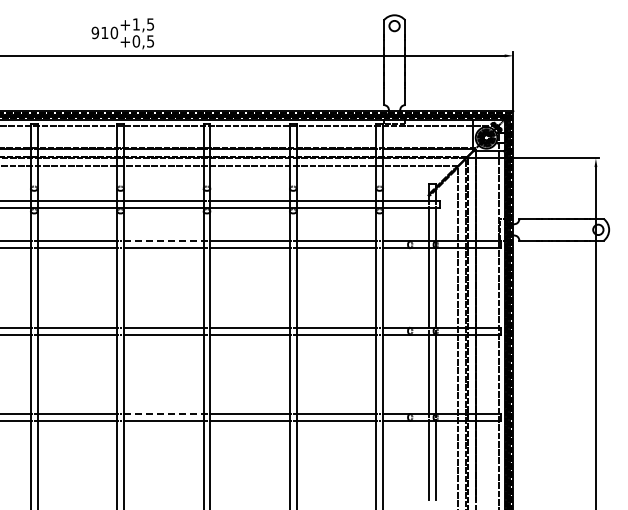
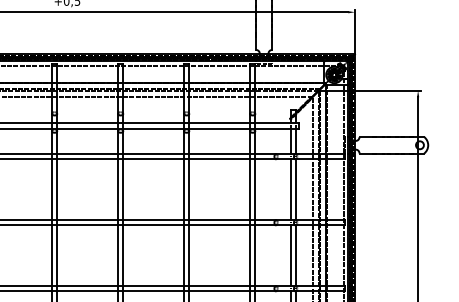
line: (163, 241) -> (87, 154), dashed -> solid
line: (163, 414) -> (87, 286), dashed -> solid

